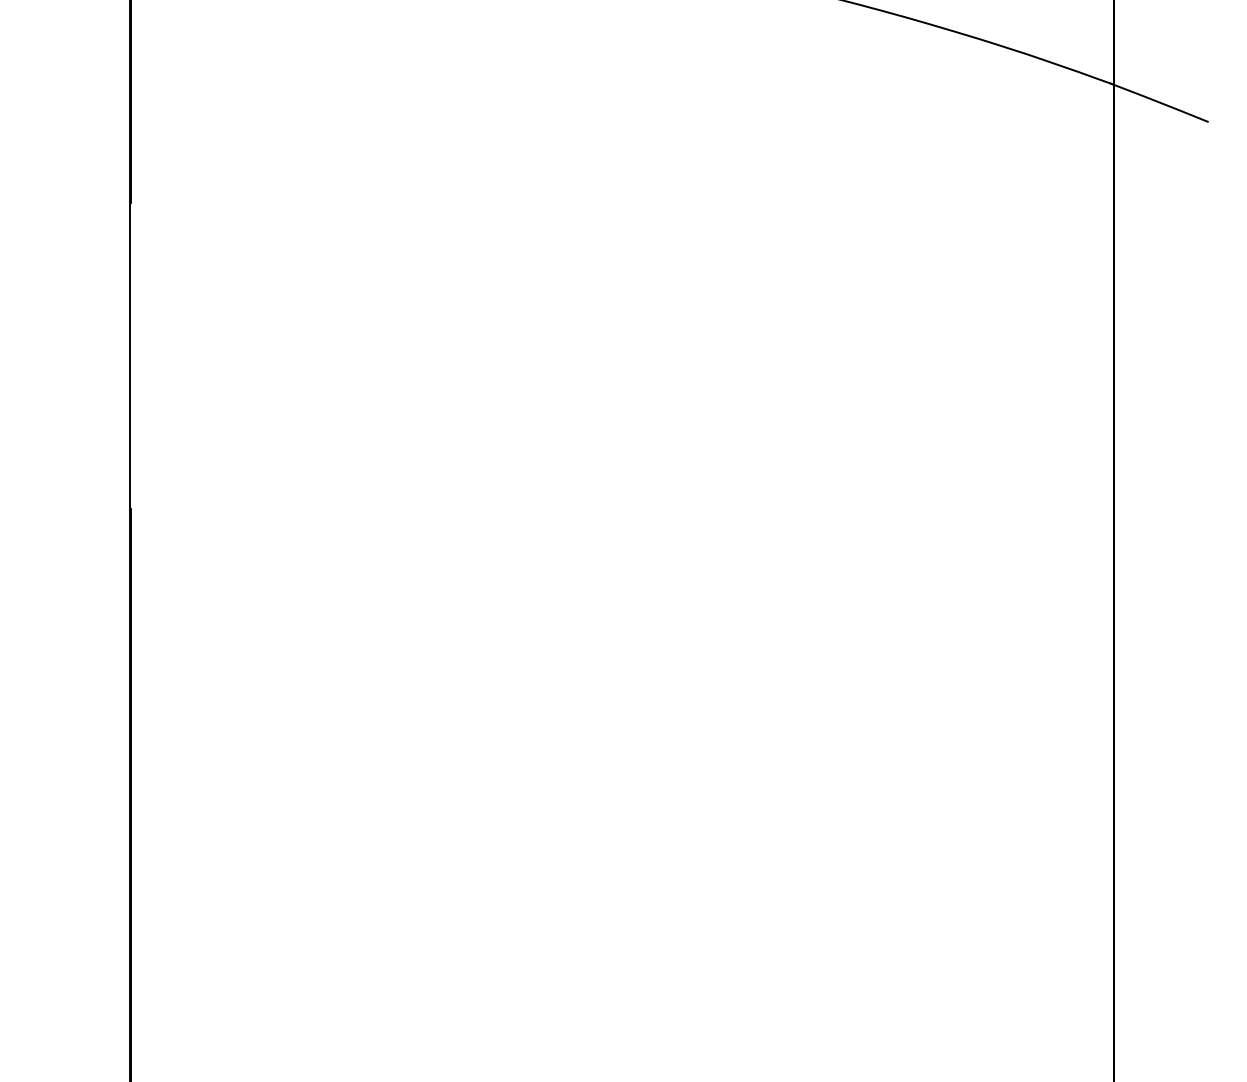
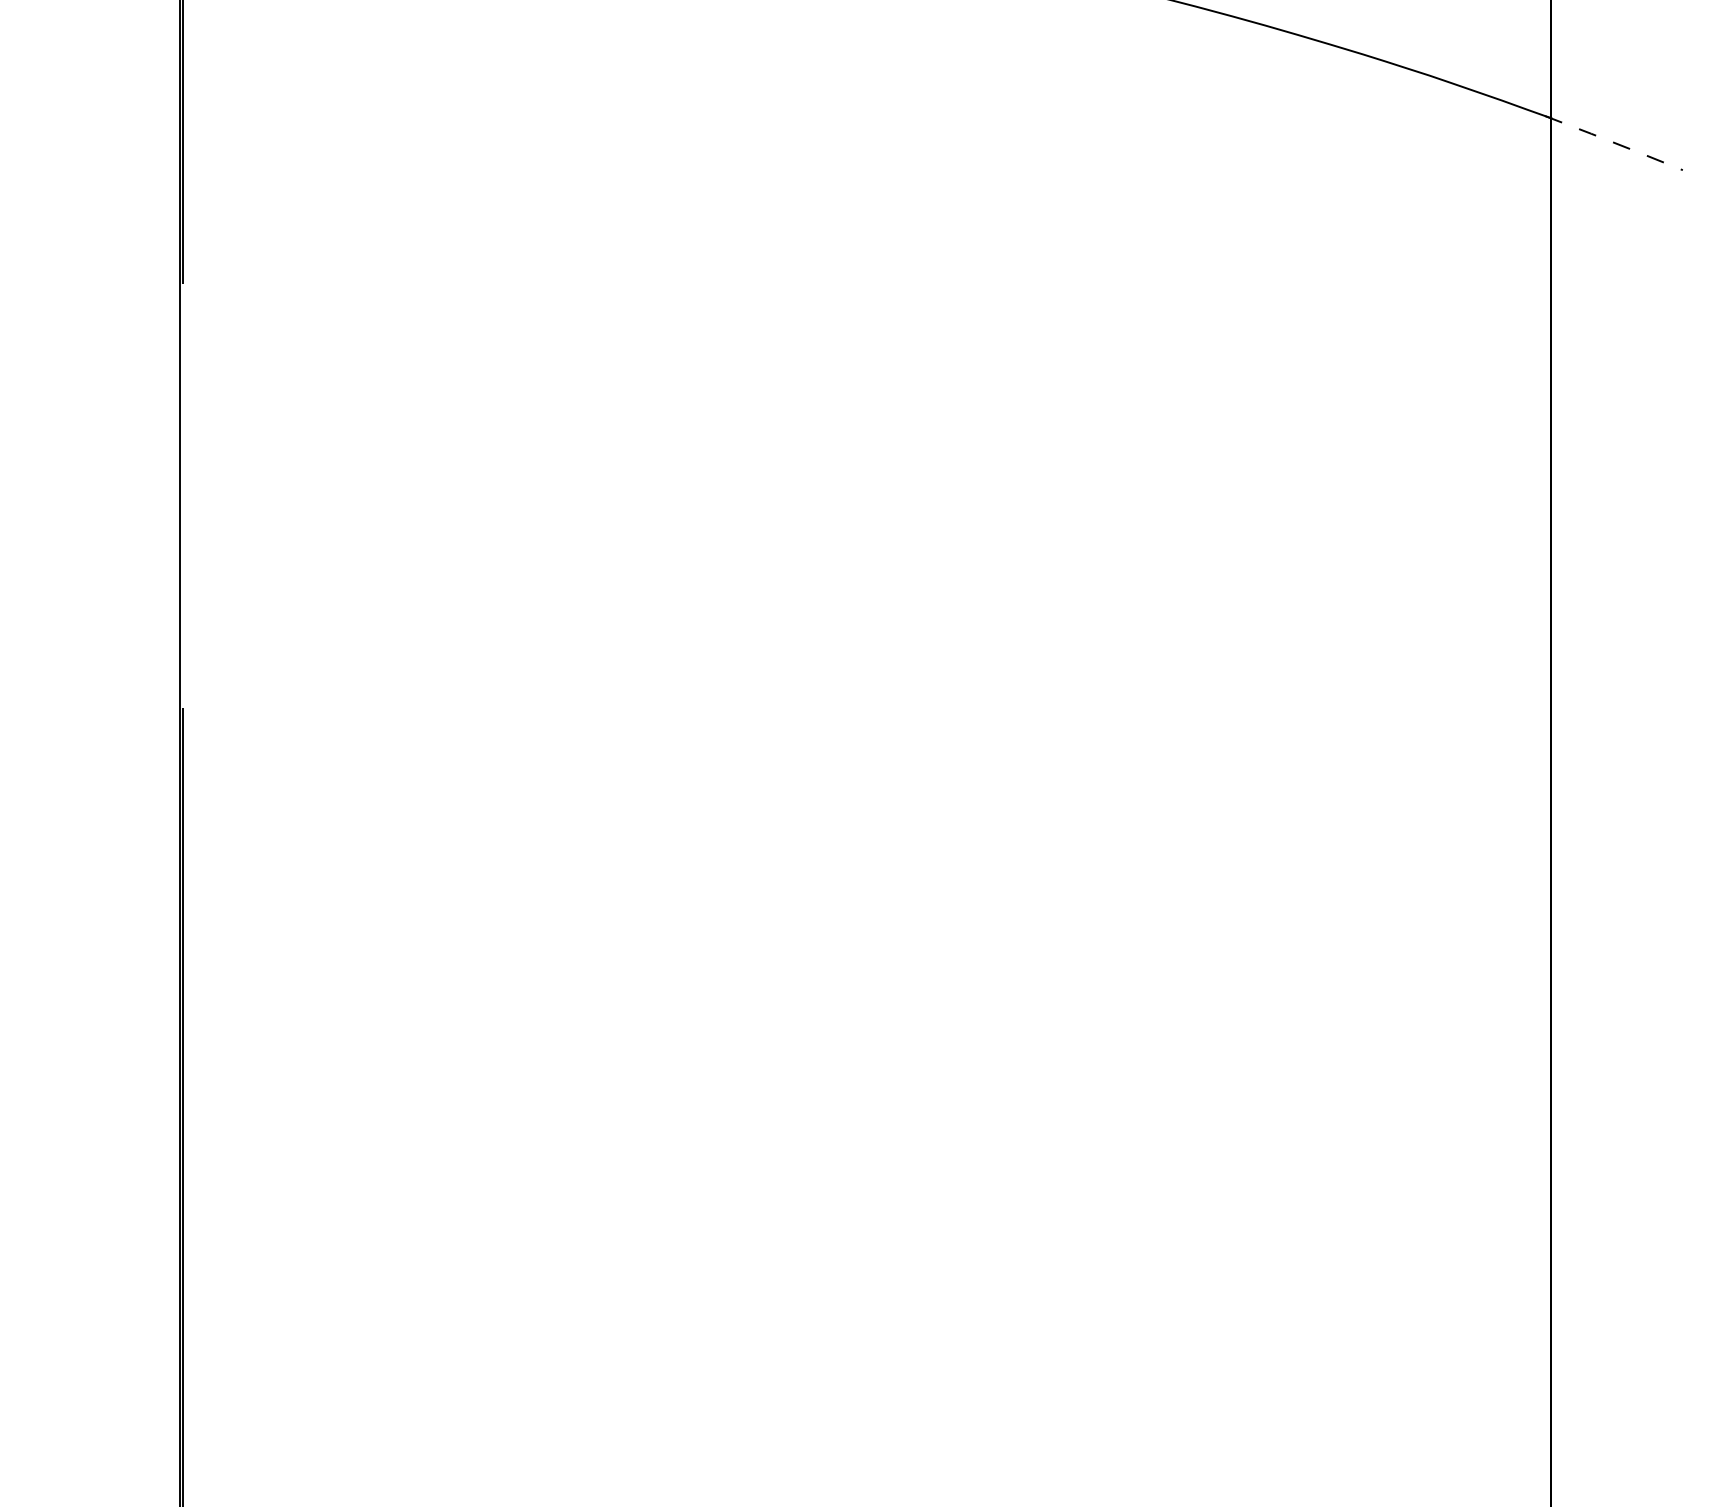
line: (1159, 102) -> (1614, 142), solid -> dashed

